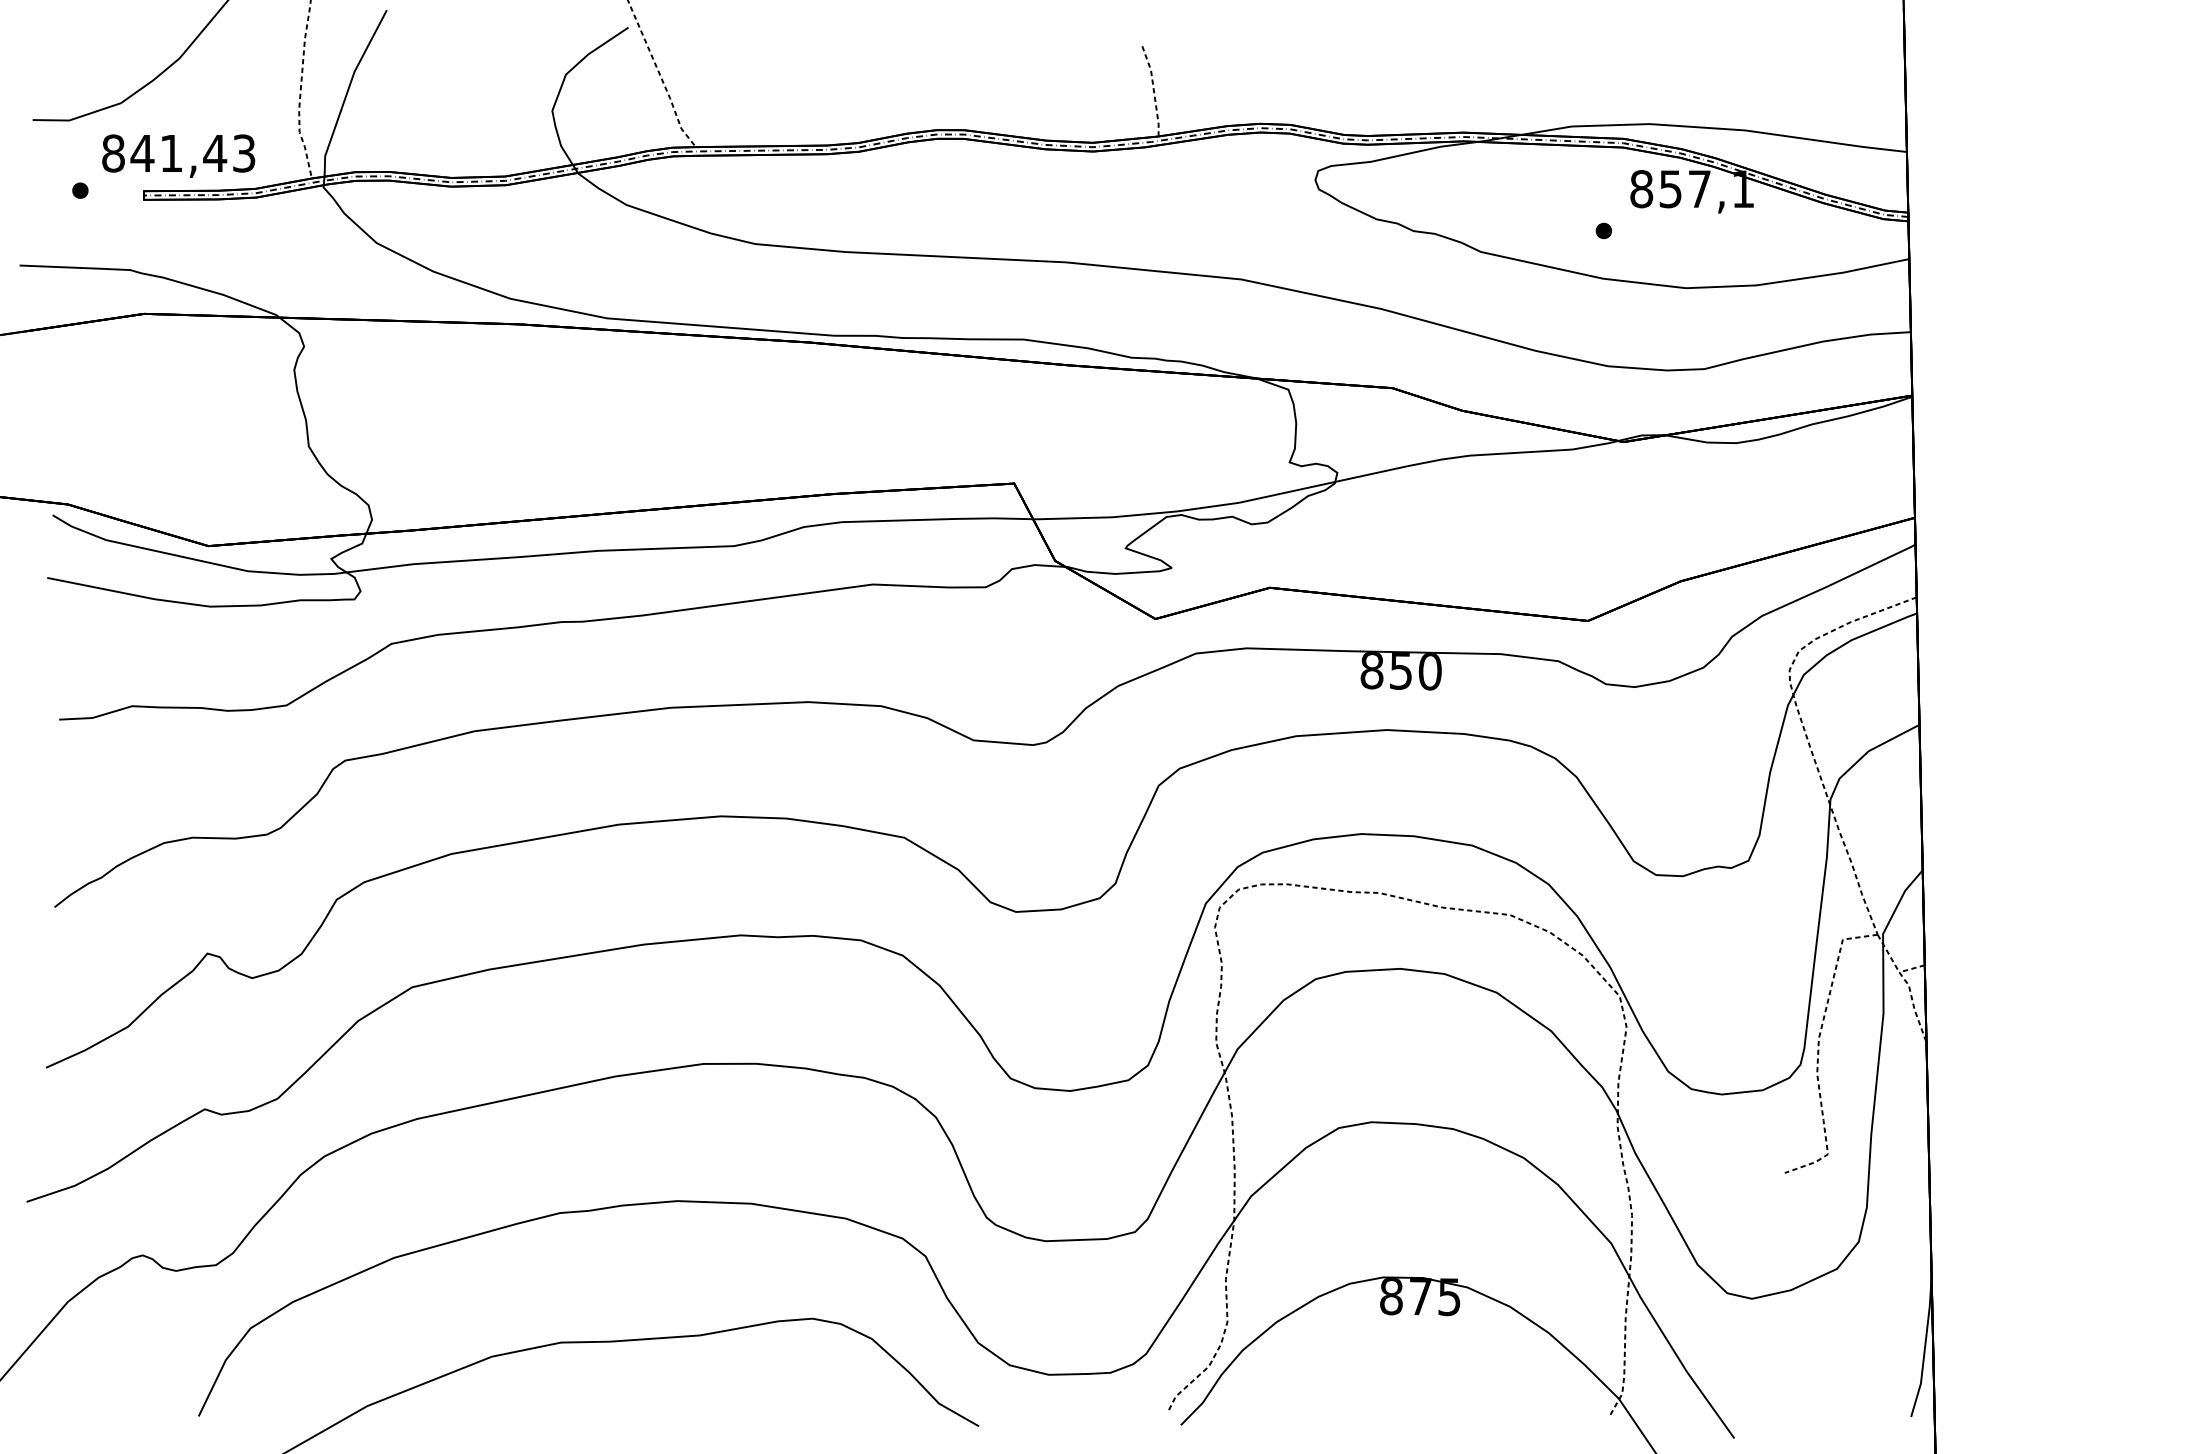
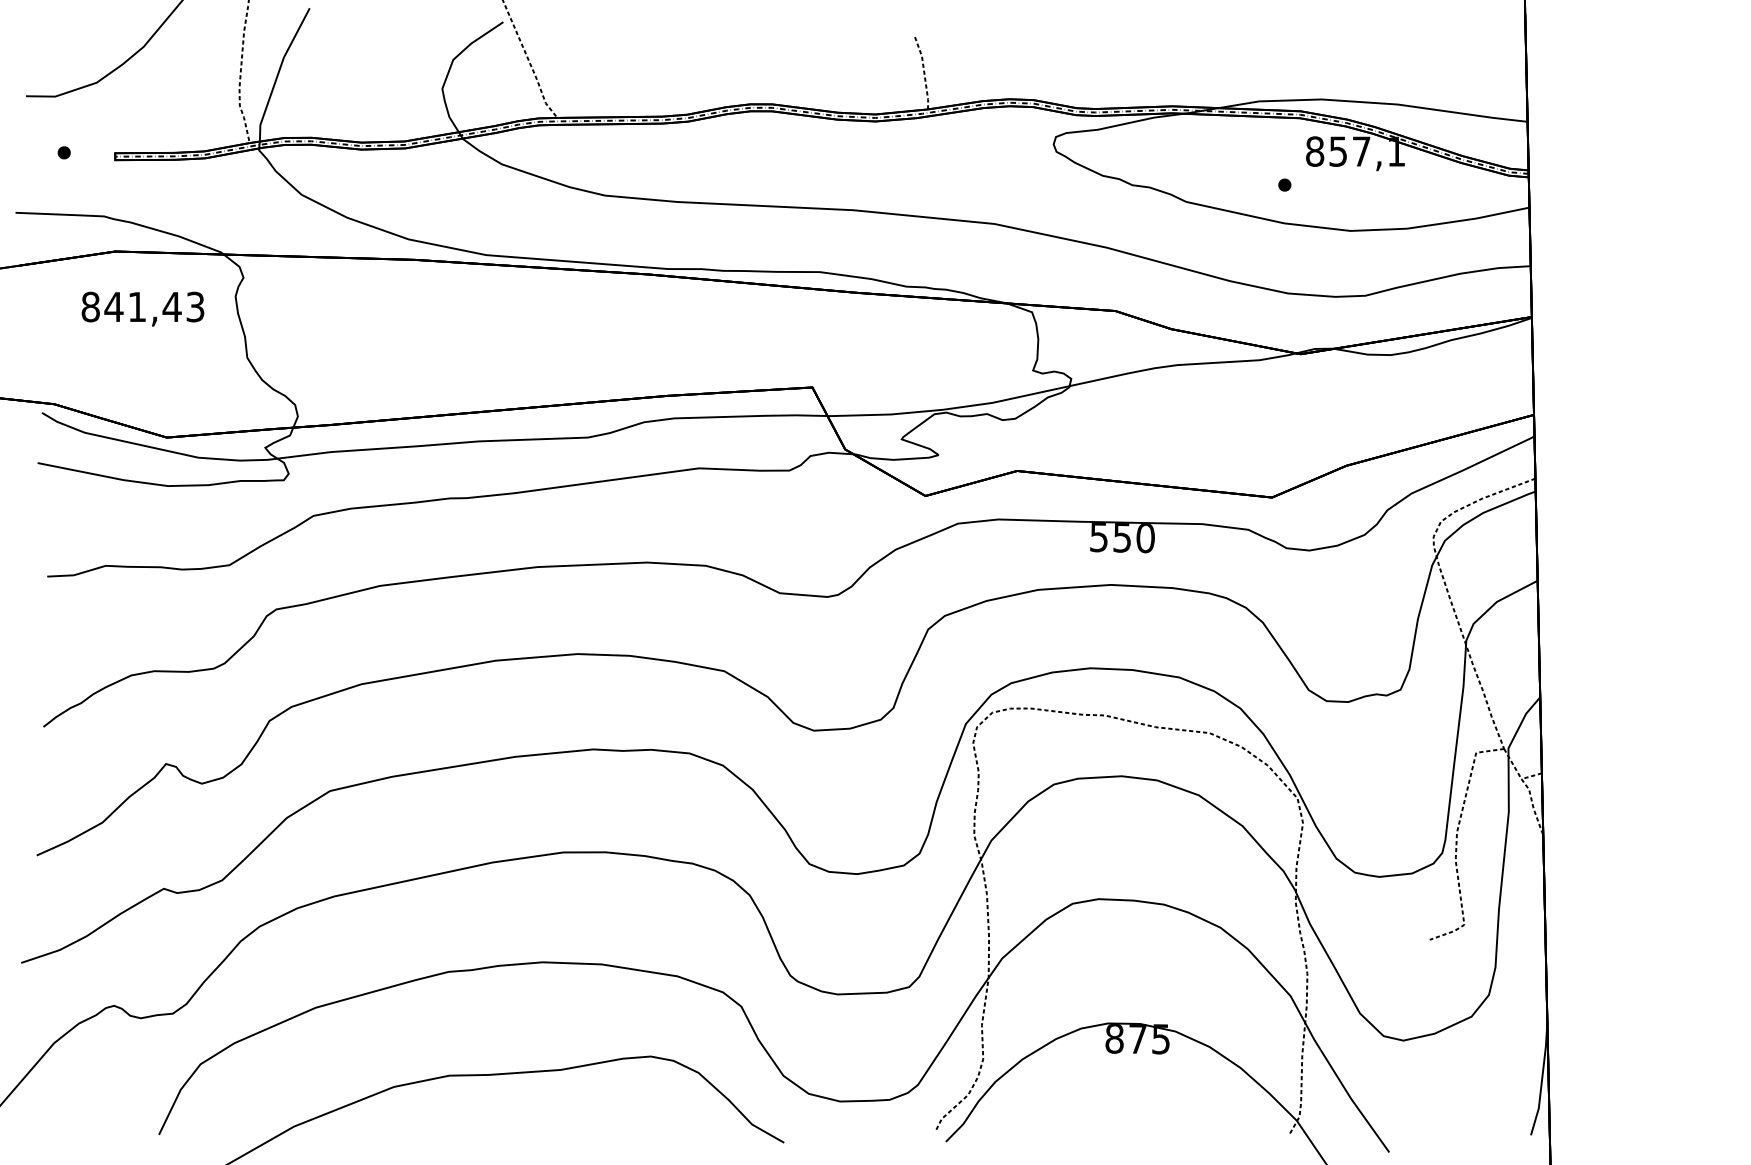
text: (178, 155) -> (142, 308), moved
text: (1372, 670) -> (1099, 537), 850 -> 550

